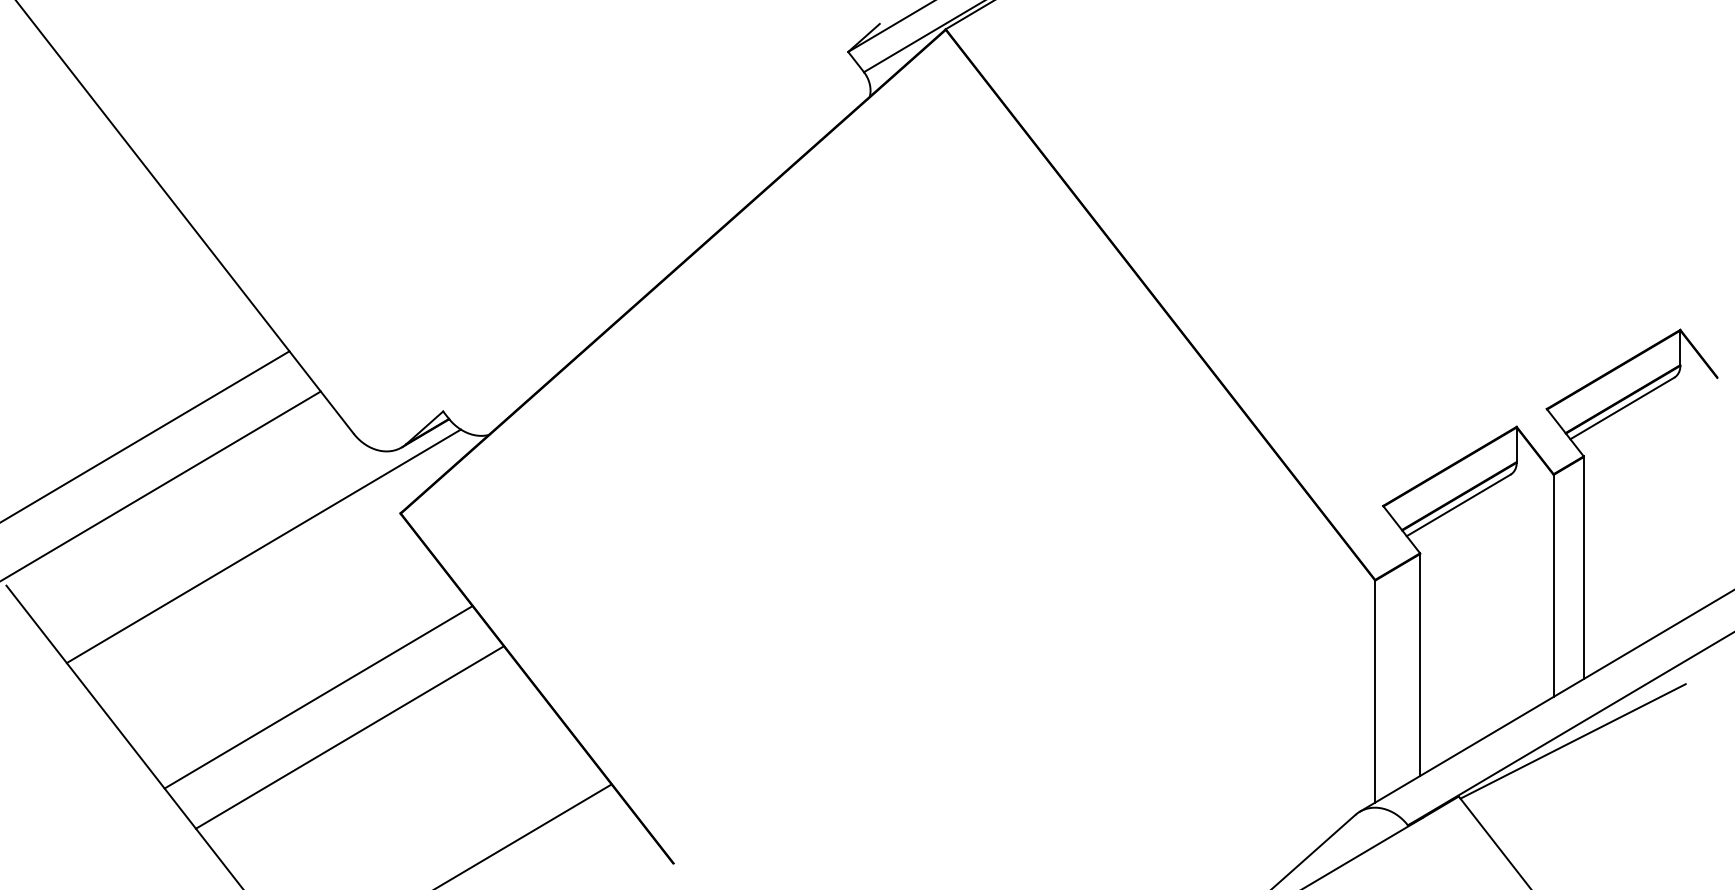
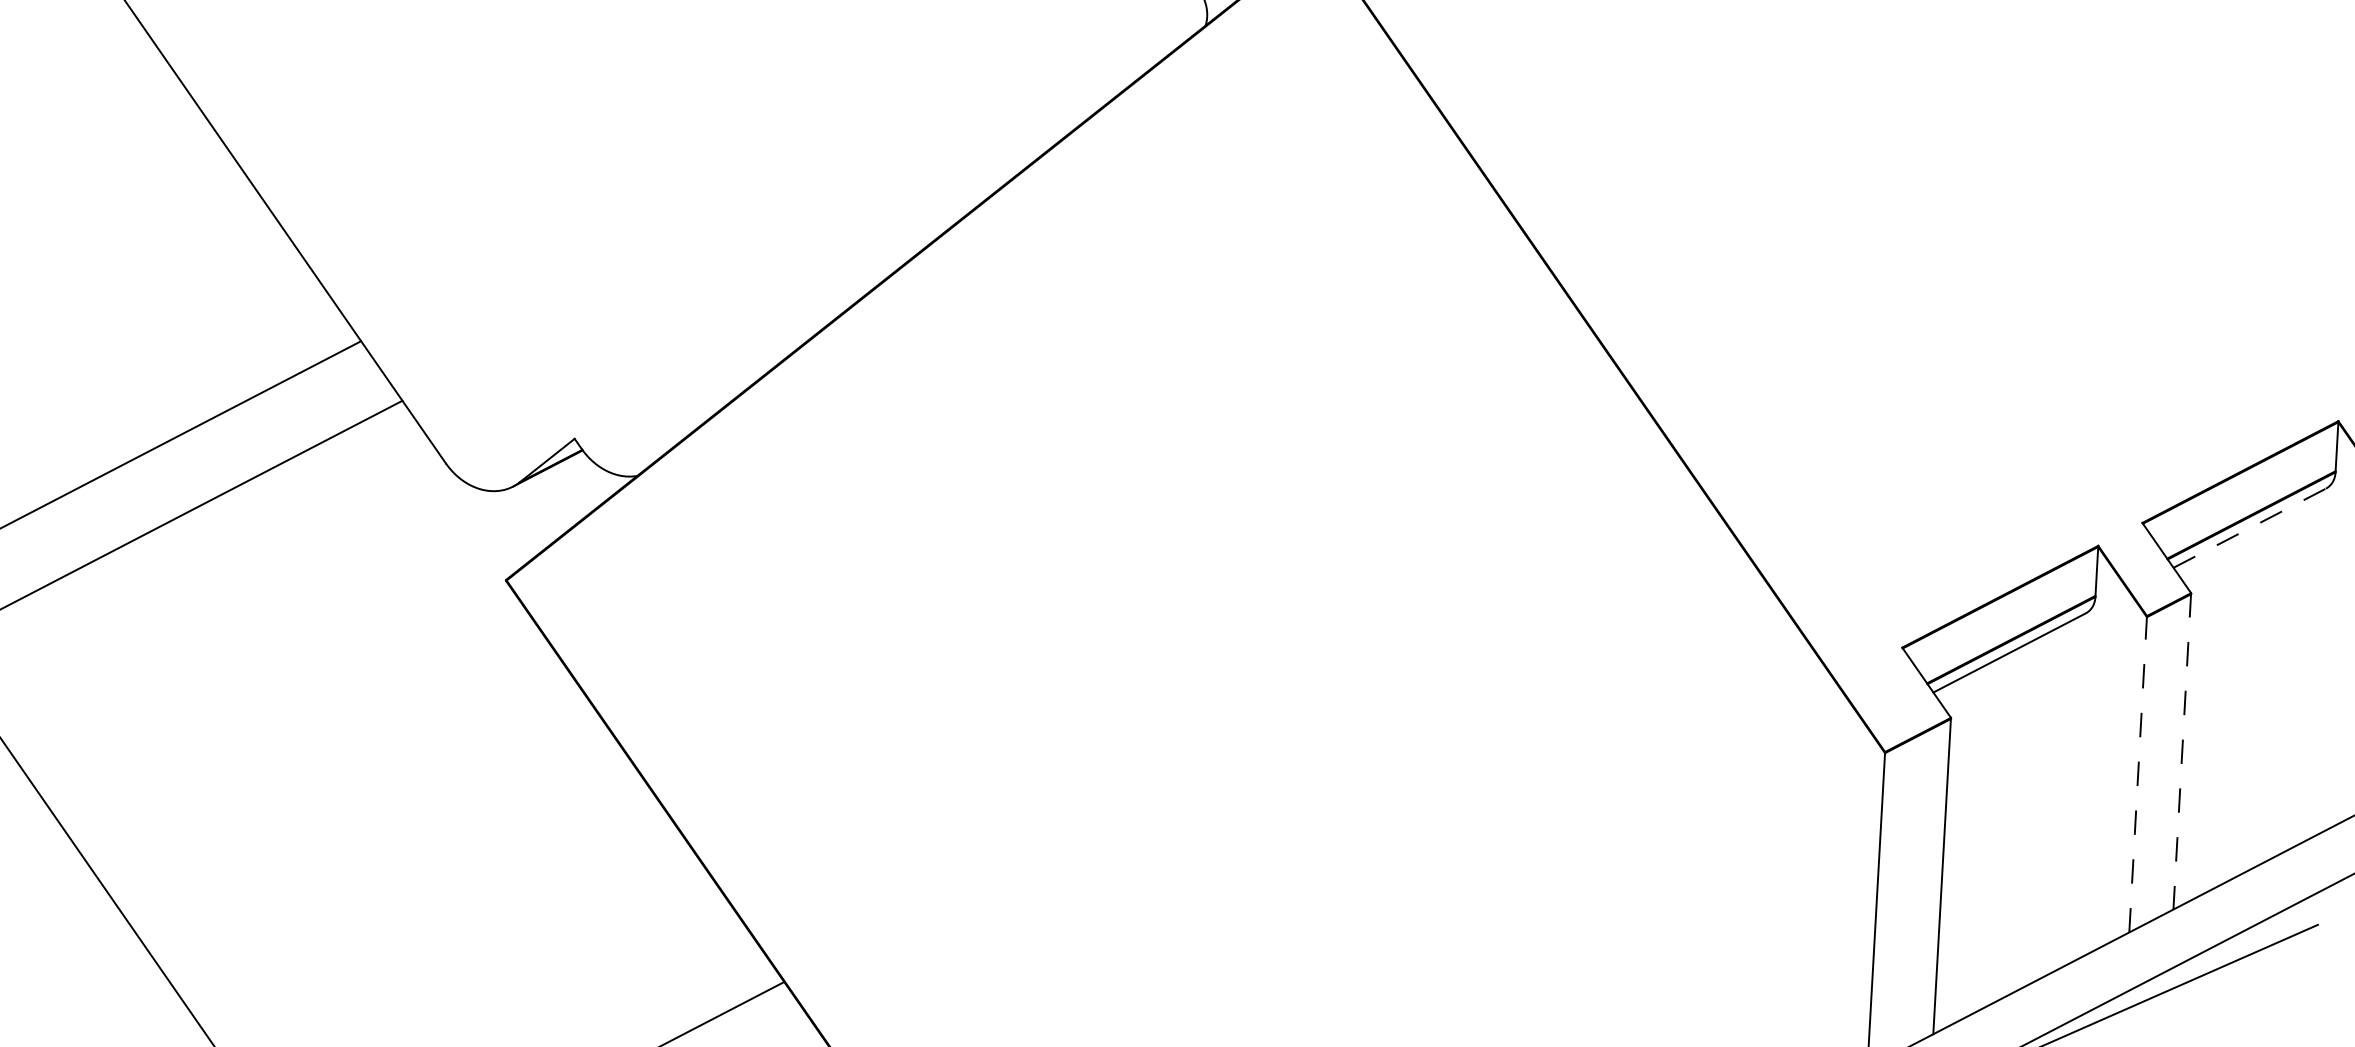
line: (1622, 408) -> (2249, 528), solid -> dashed
line: (263, 546) -> (308, 616), removed
line: (1583, 568) -> (2181, 752), solid -> dashed
line: (1553, 585) -> (2137, 774), solid -> dashed
line: (318, 697) -> (374, 835), removed
line: (349, 737) -> (415, 894), removed

